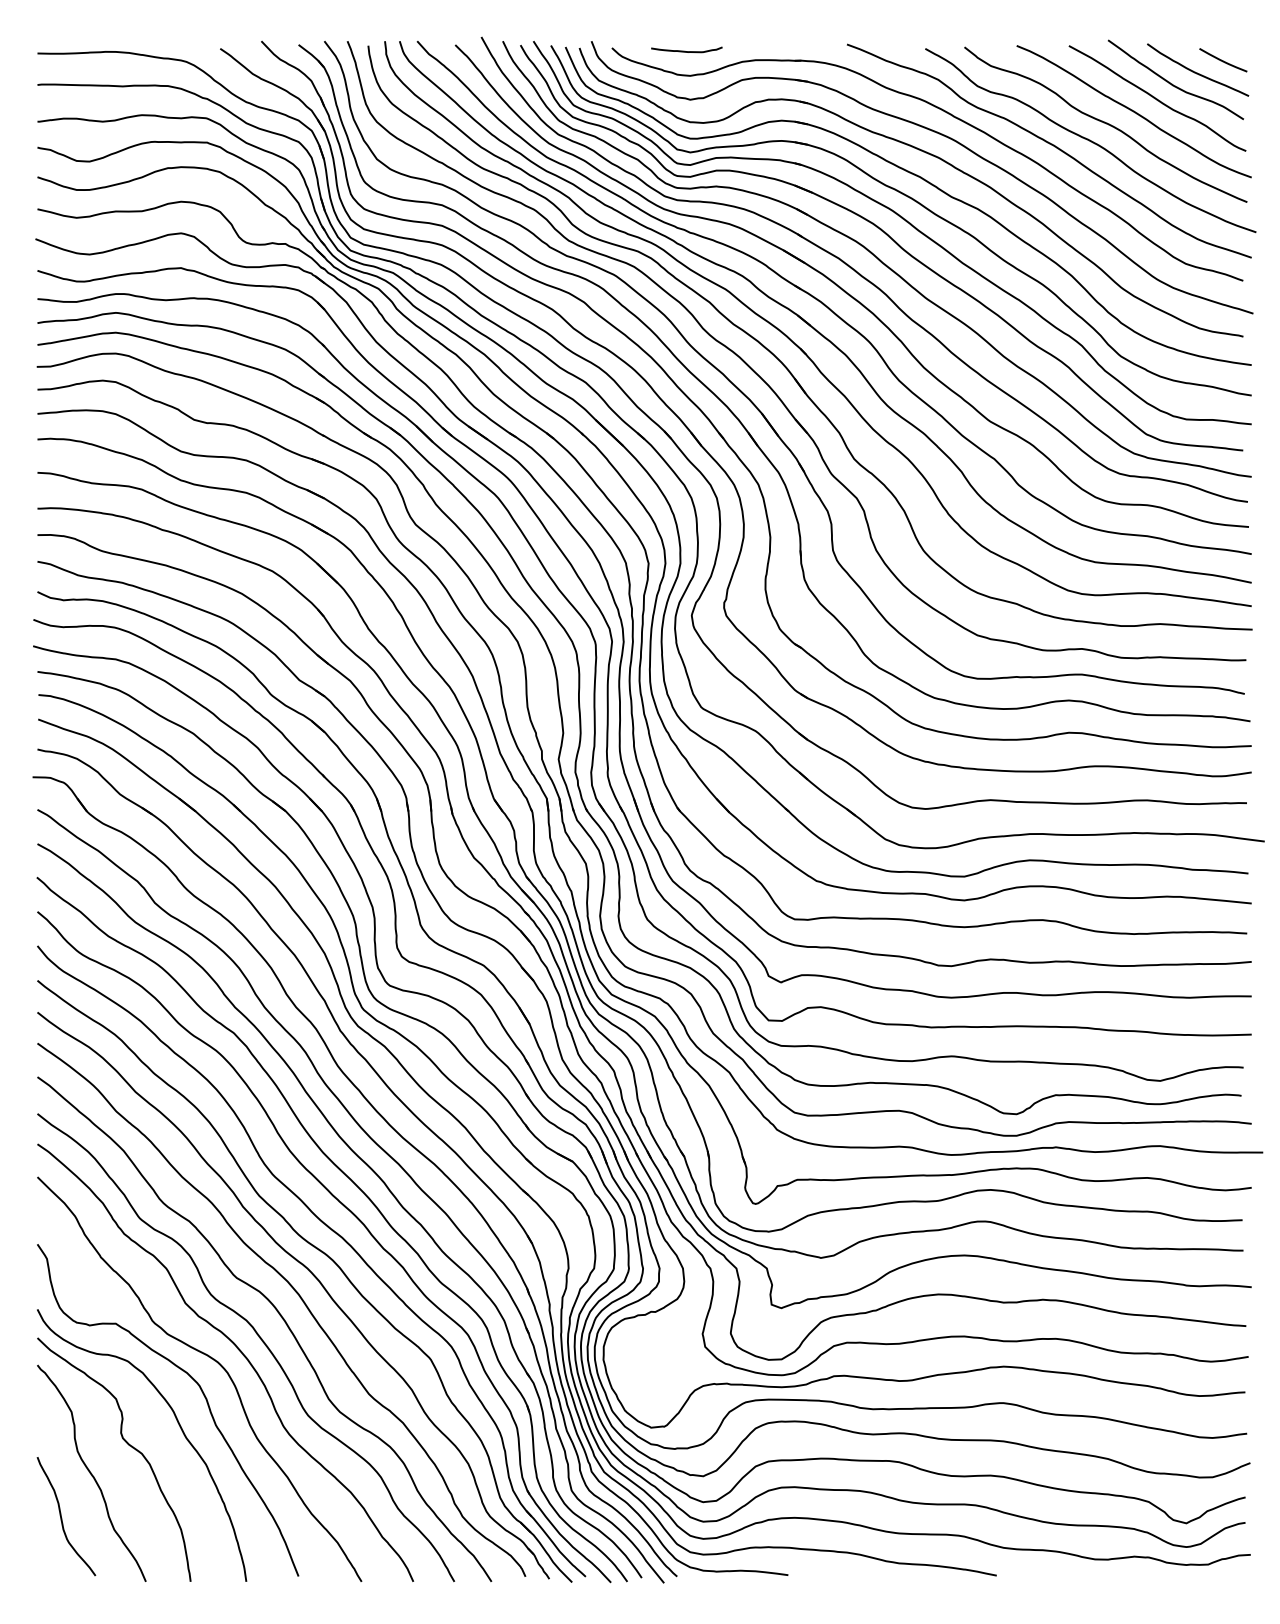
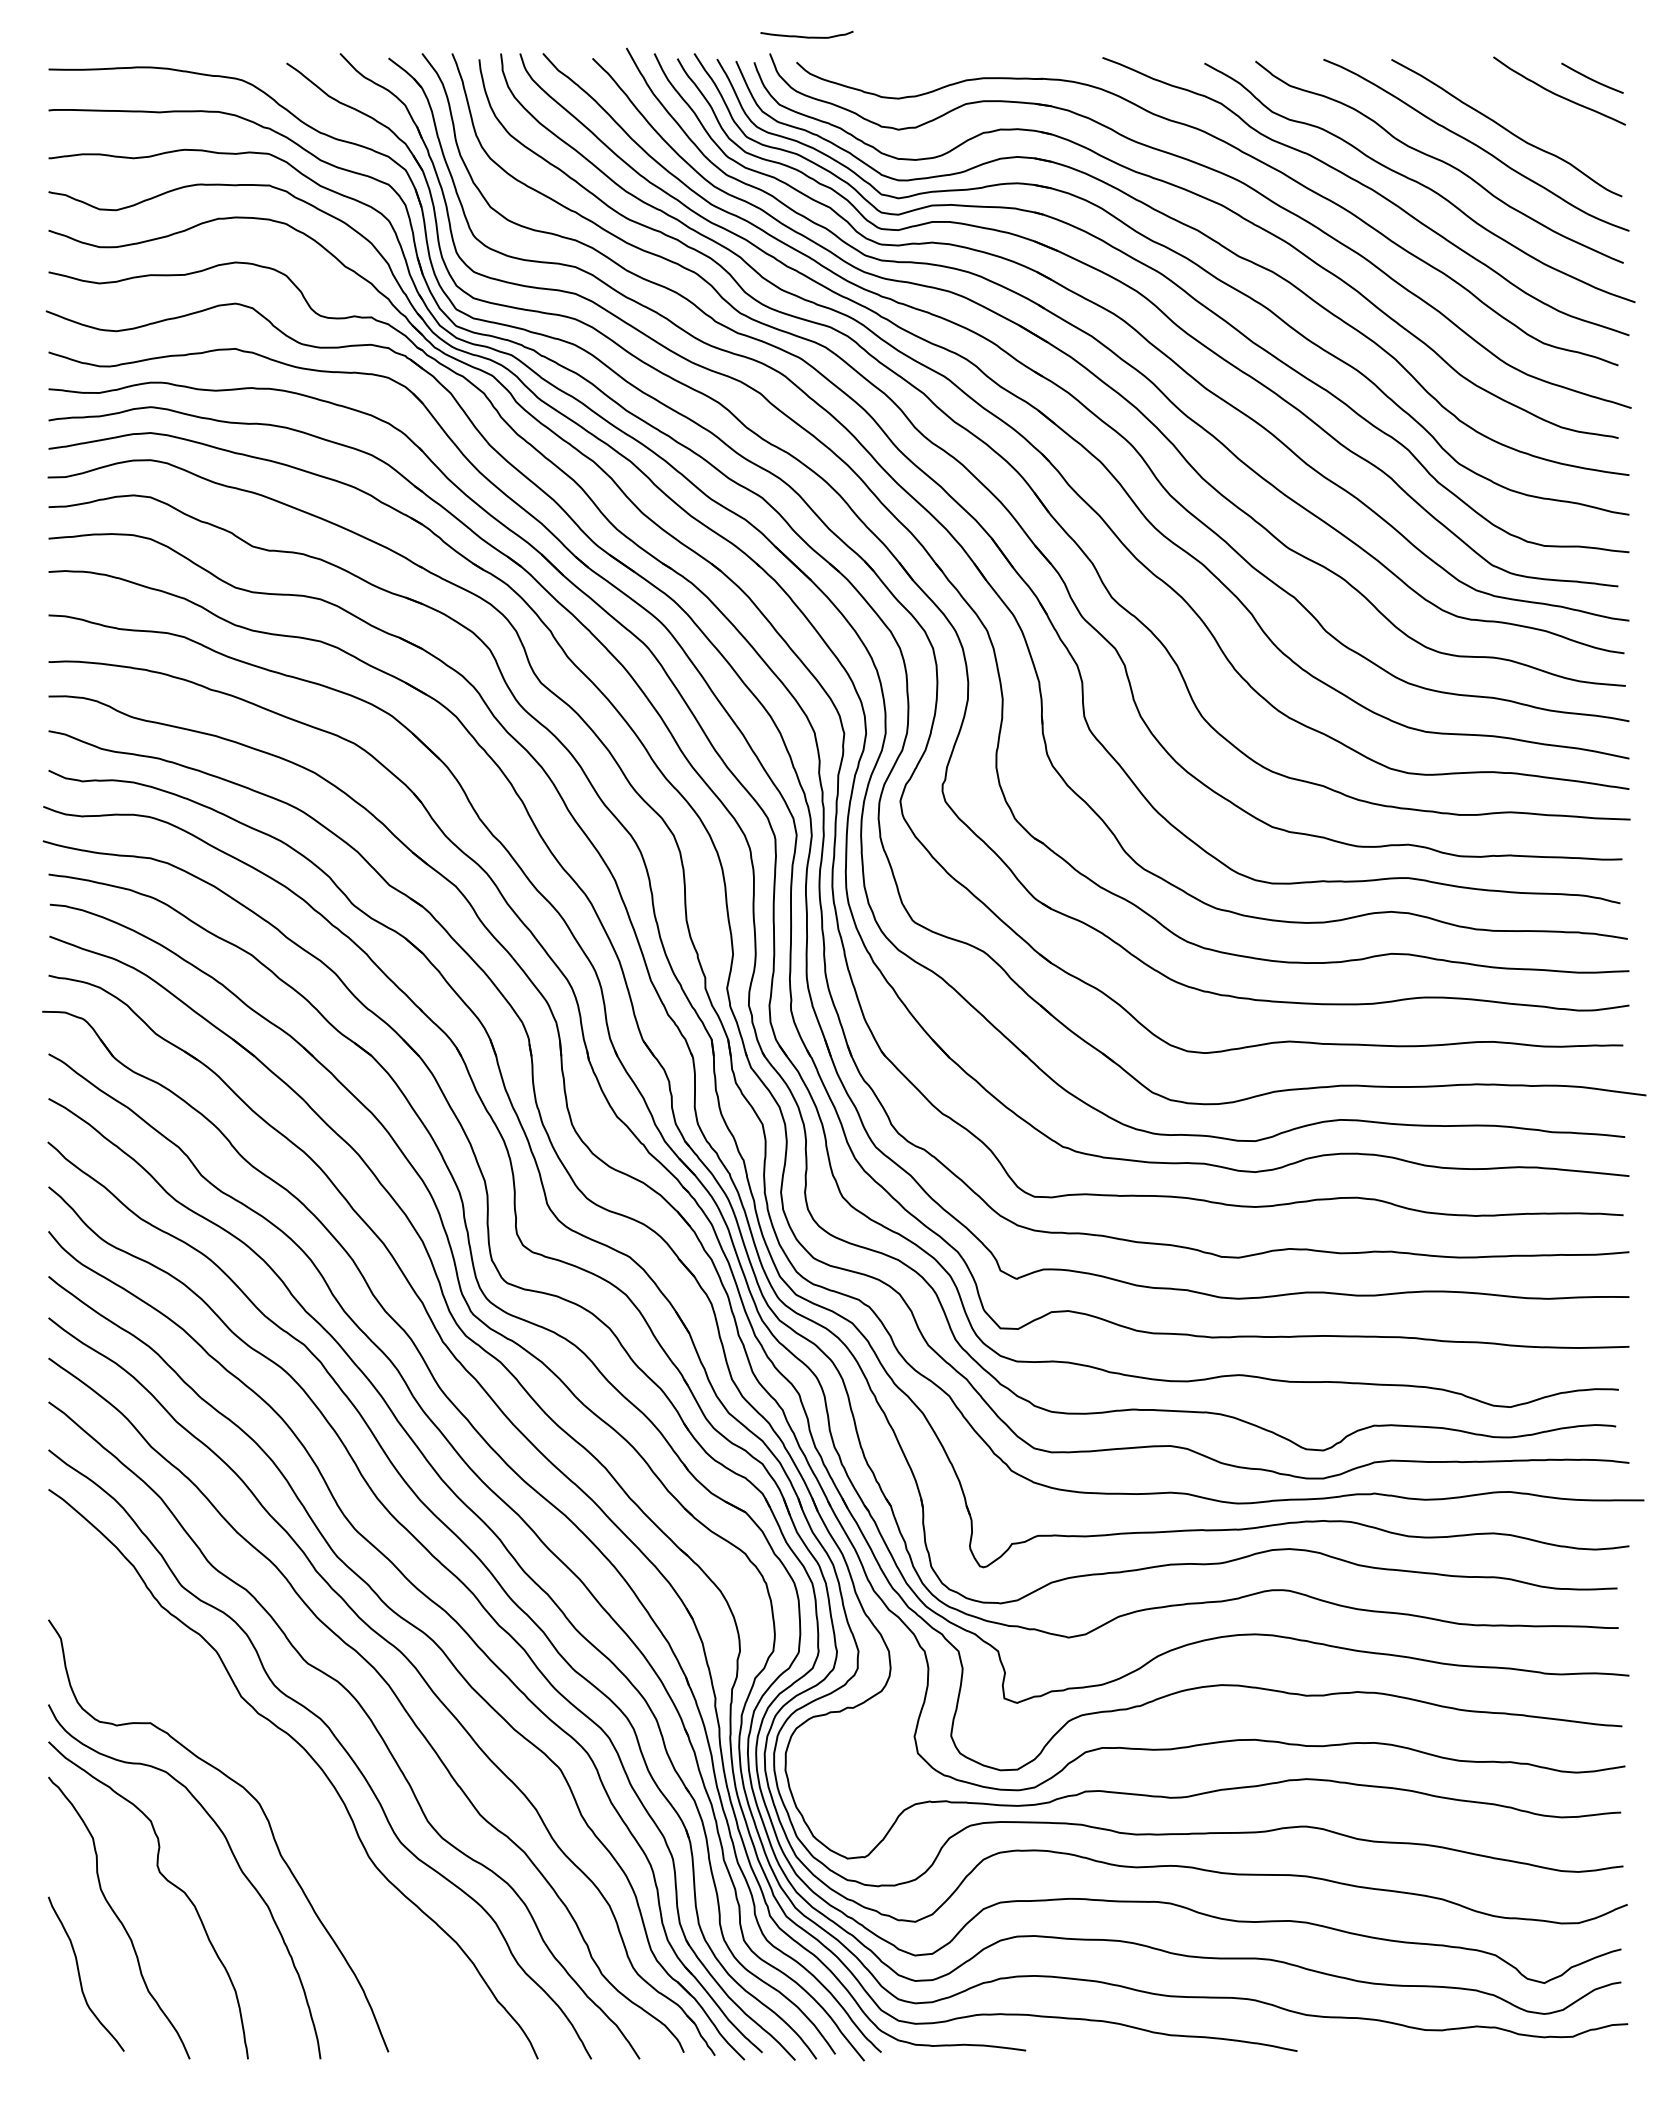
curve: (686, 51) -> (806, 36), moved
curve: (1171, 83) -> (1525, 108), removed
curve: (211, 1359) -> (275, 1769), removed

